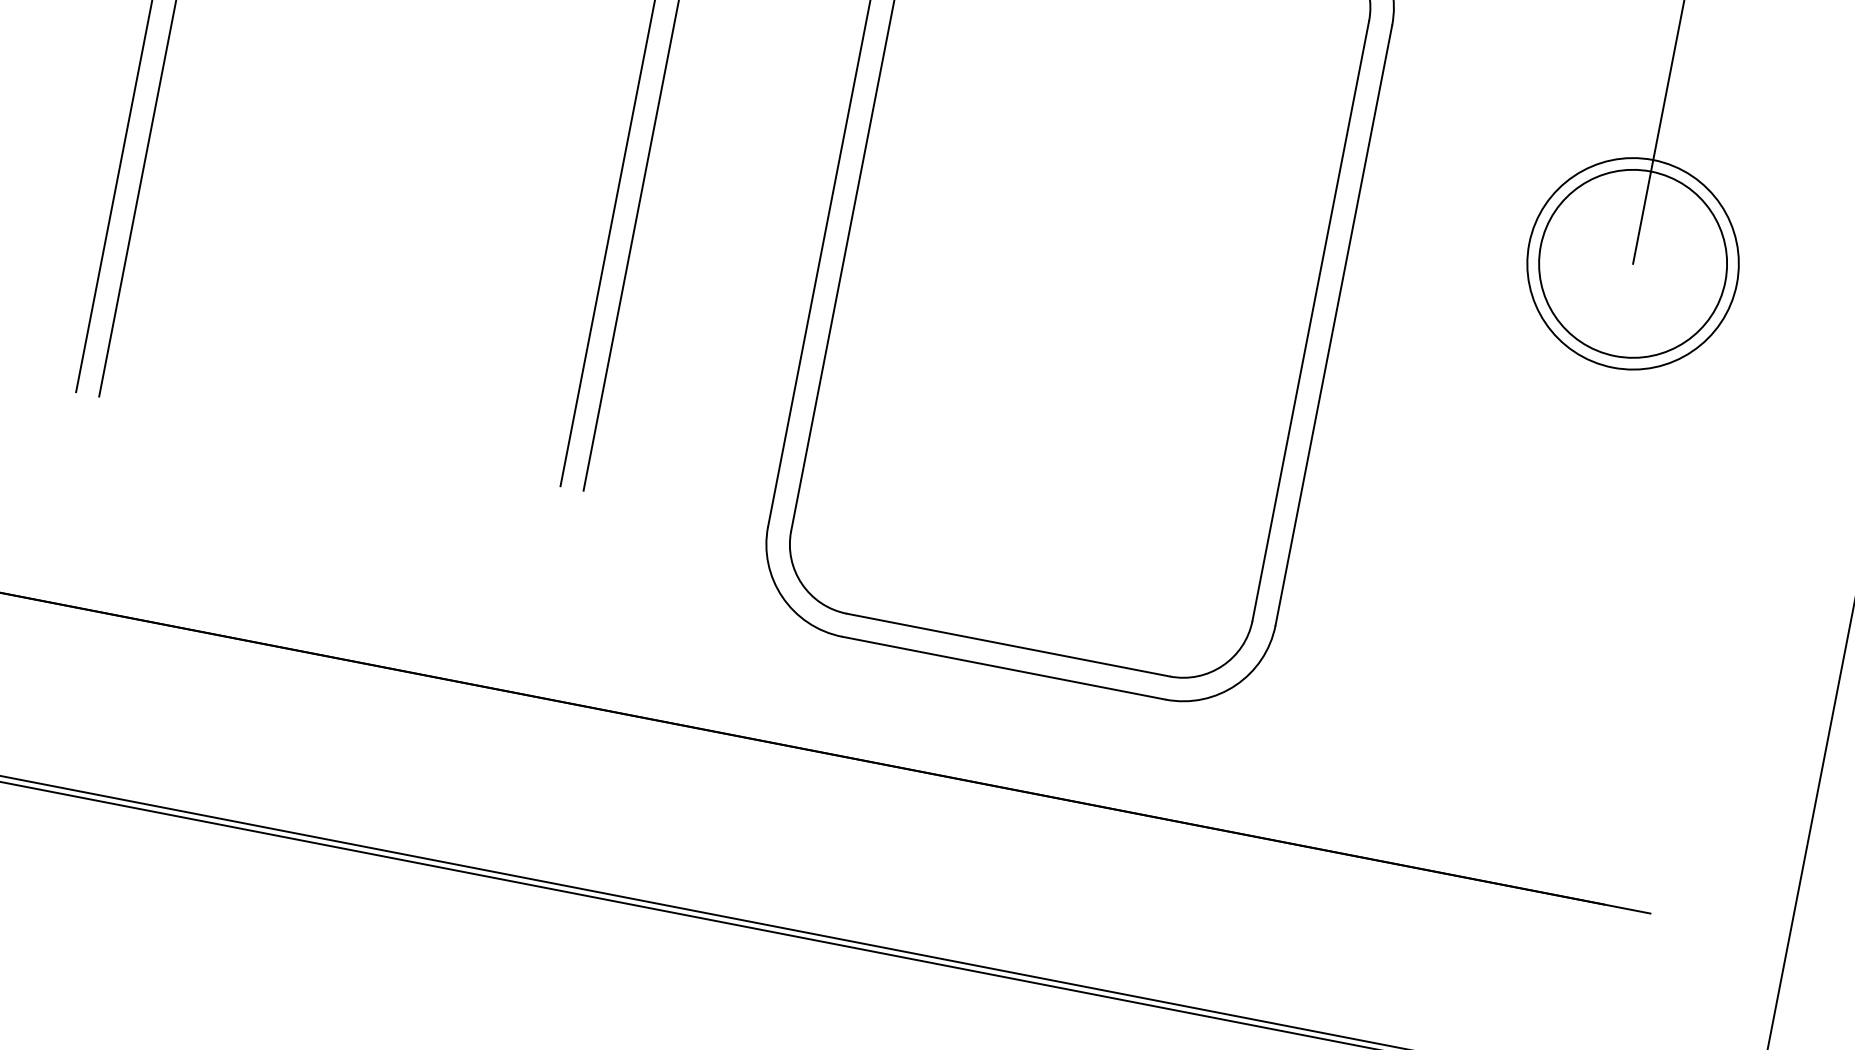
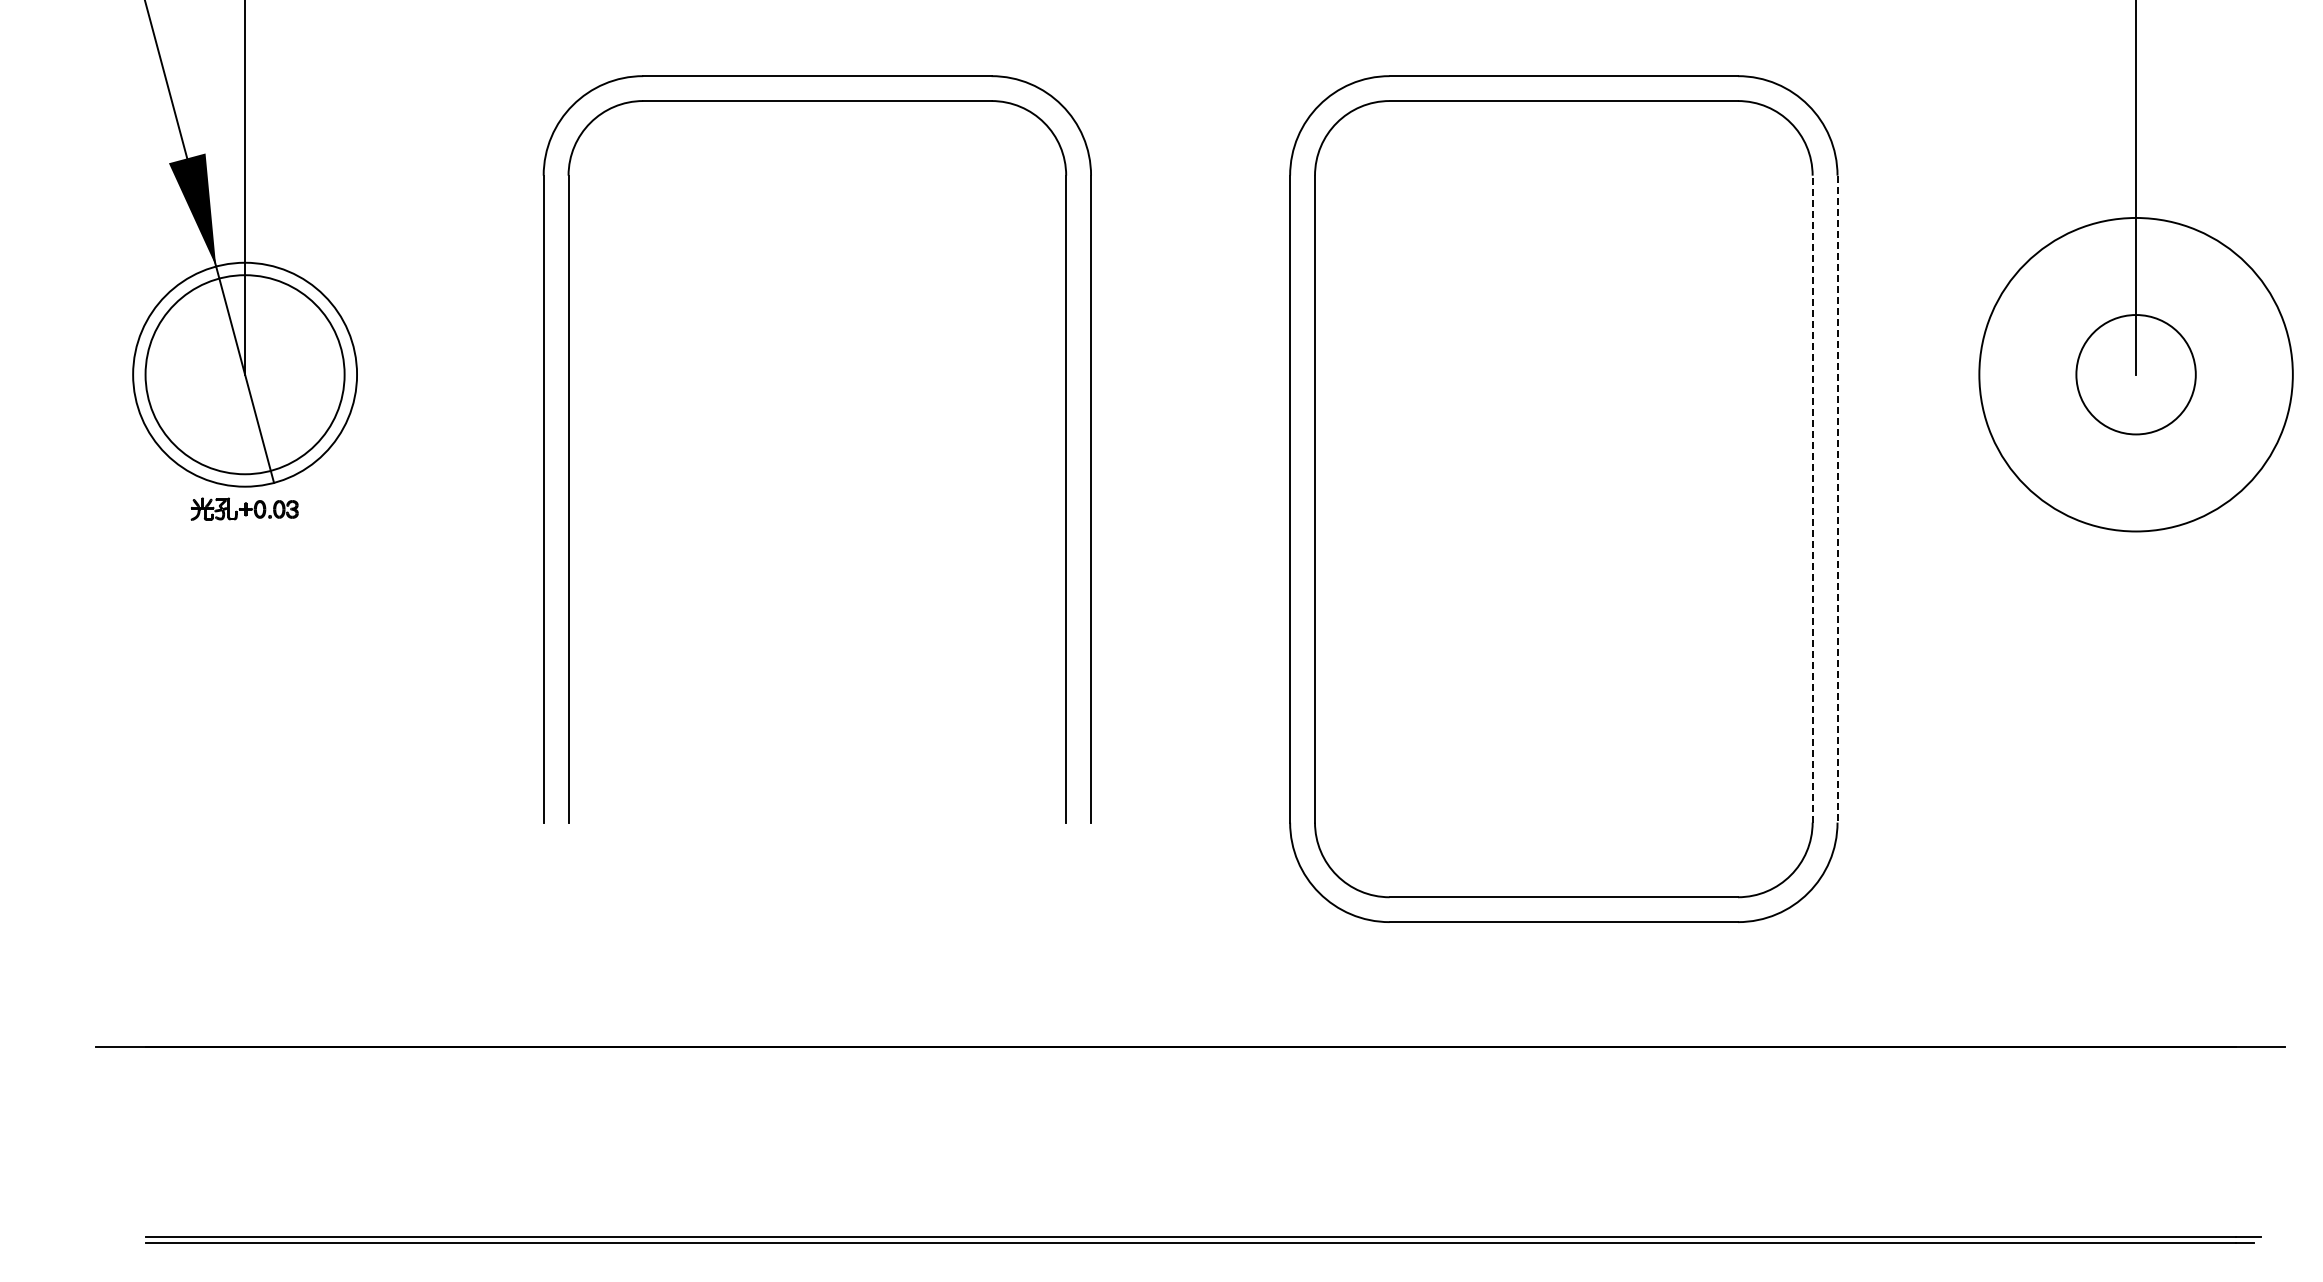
circle: (1632, 263) -> (2135, 374), size x0.6
circle: (1633, 263) -> (2136, 374), size x1.4
line: (1310, 320) -> (1812, 498), solid -> dashed
line: (1333, 325) -> (1837, 499), solid -> dashed

